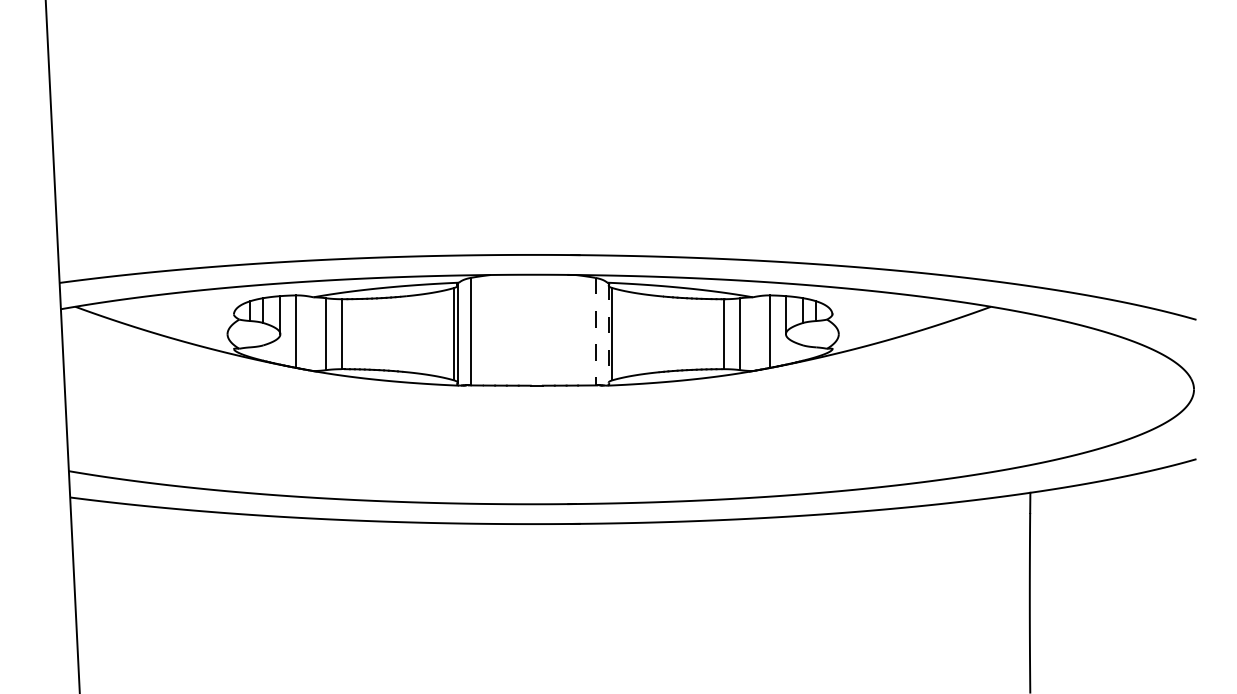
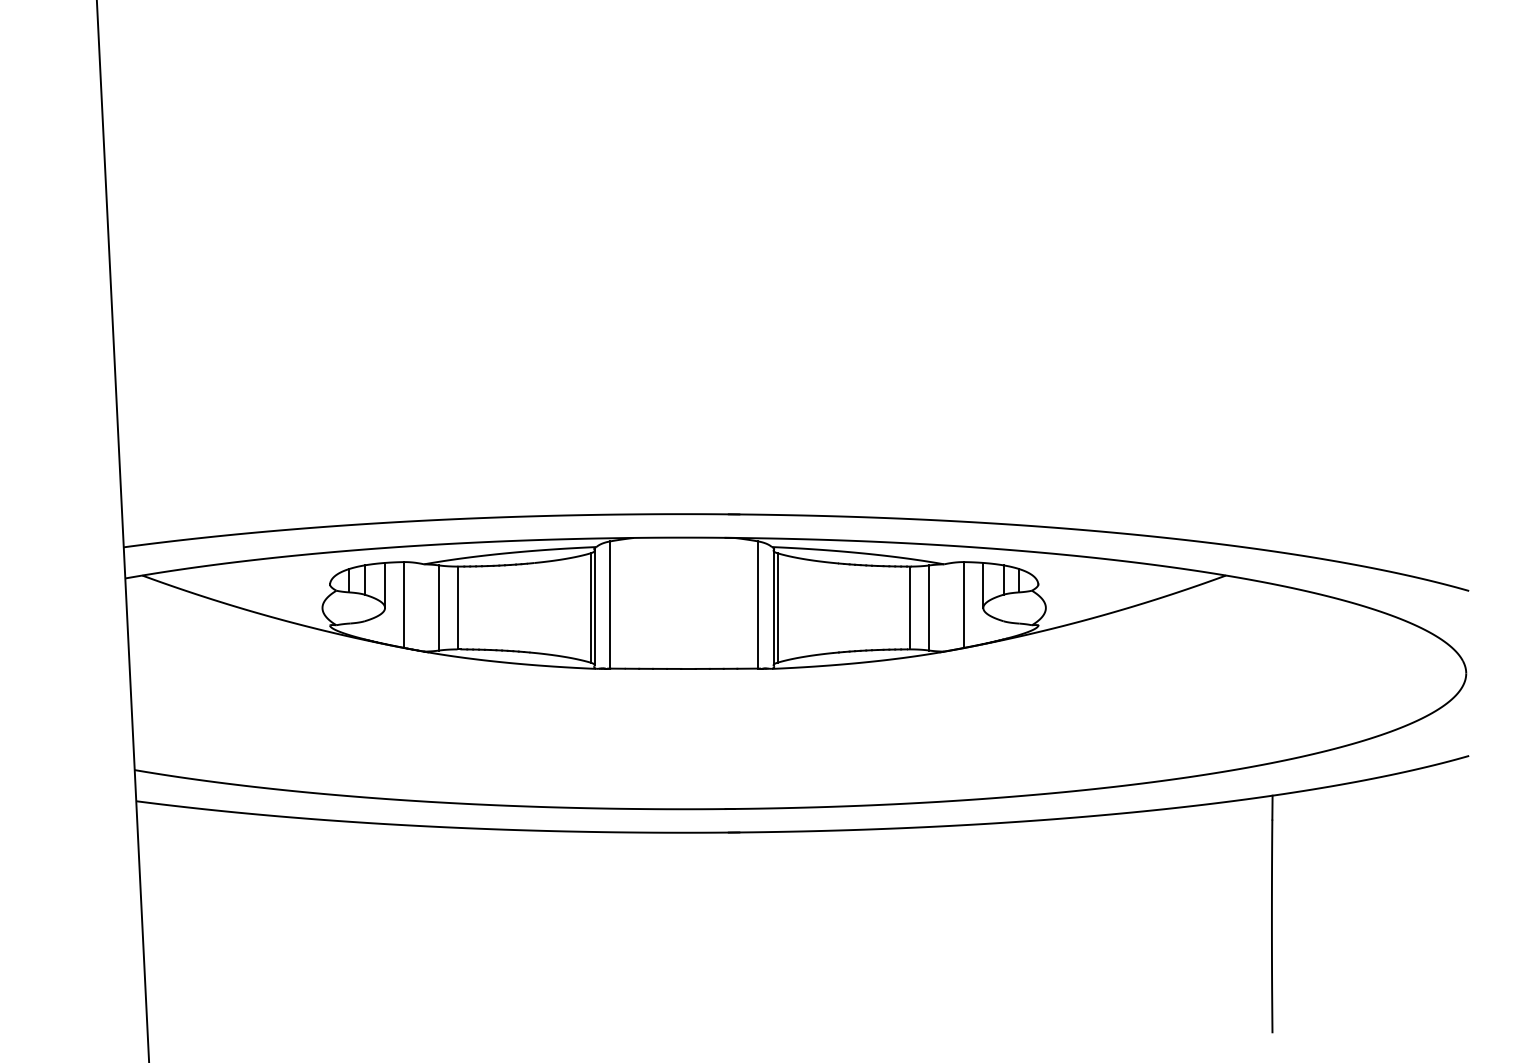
line: (595, 332) -> (758, 605), dashed -> solid
line: (608, 332) -> (773, 606), dashed -> solid

